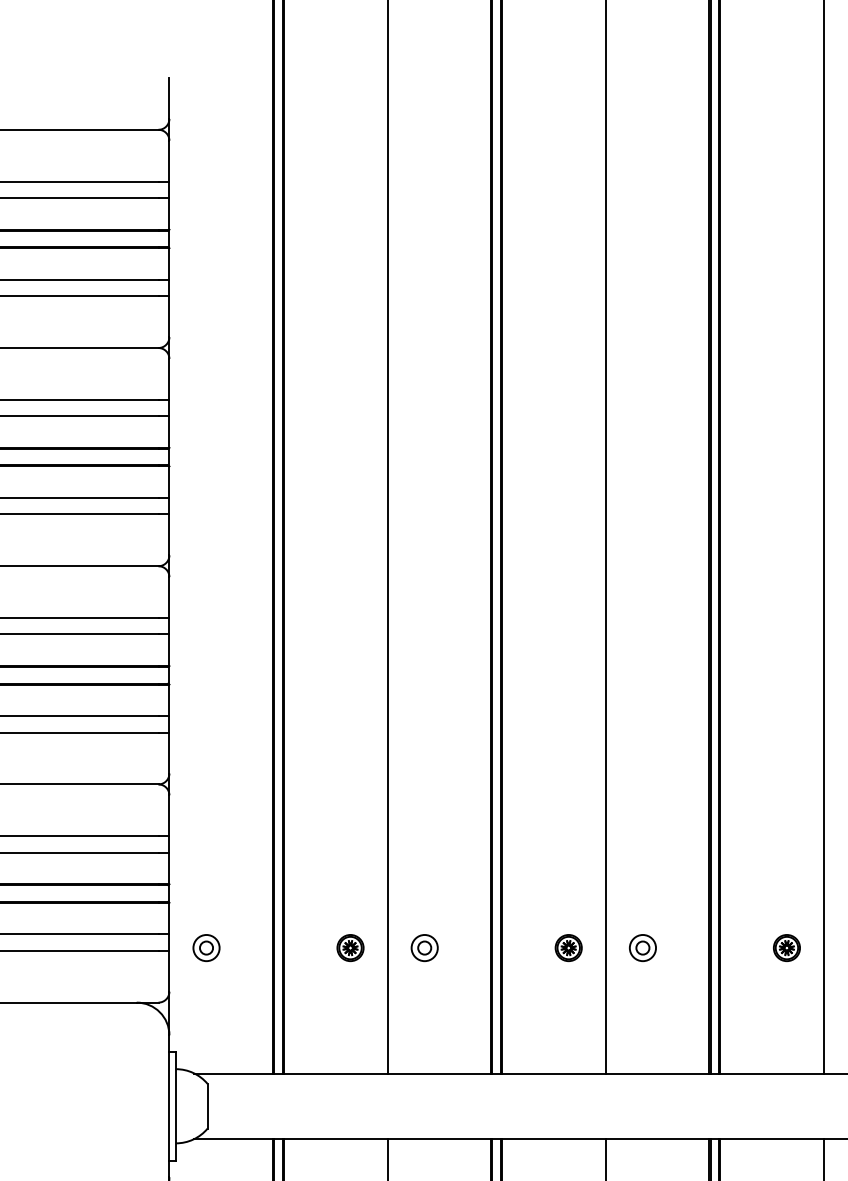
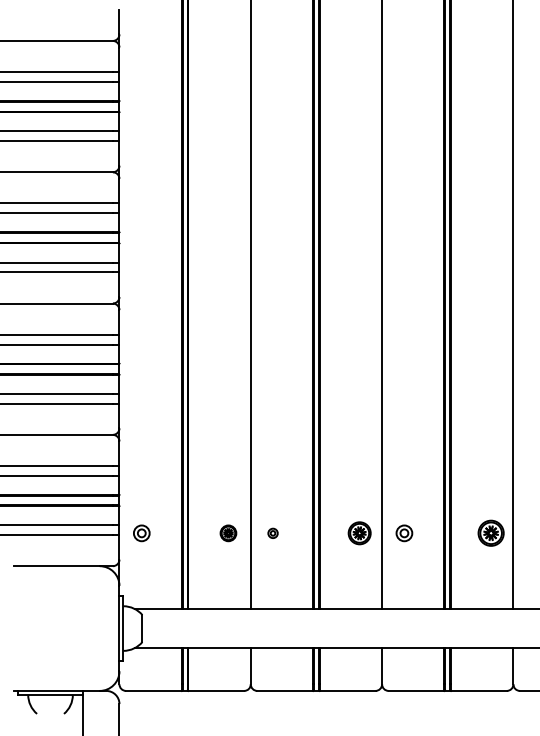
part: (423, 948) -> (272, 533), size x0.6
part: (568, 948) -> (359, 533), size x1.4
part: (785, 948) -> (490, 533), size x1.6

